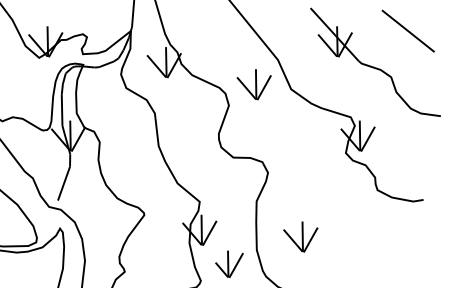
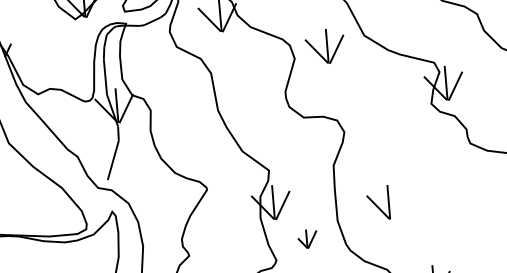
part: (253, 84) -> (324, 46), moved
line: (310, 239) -> (397, 204), removed
part: (229, 263) -> (307, 238), size x0.6

